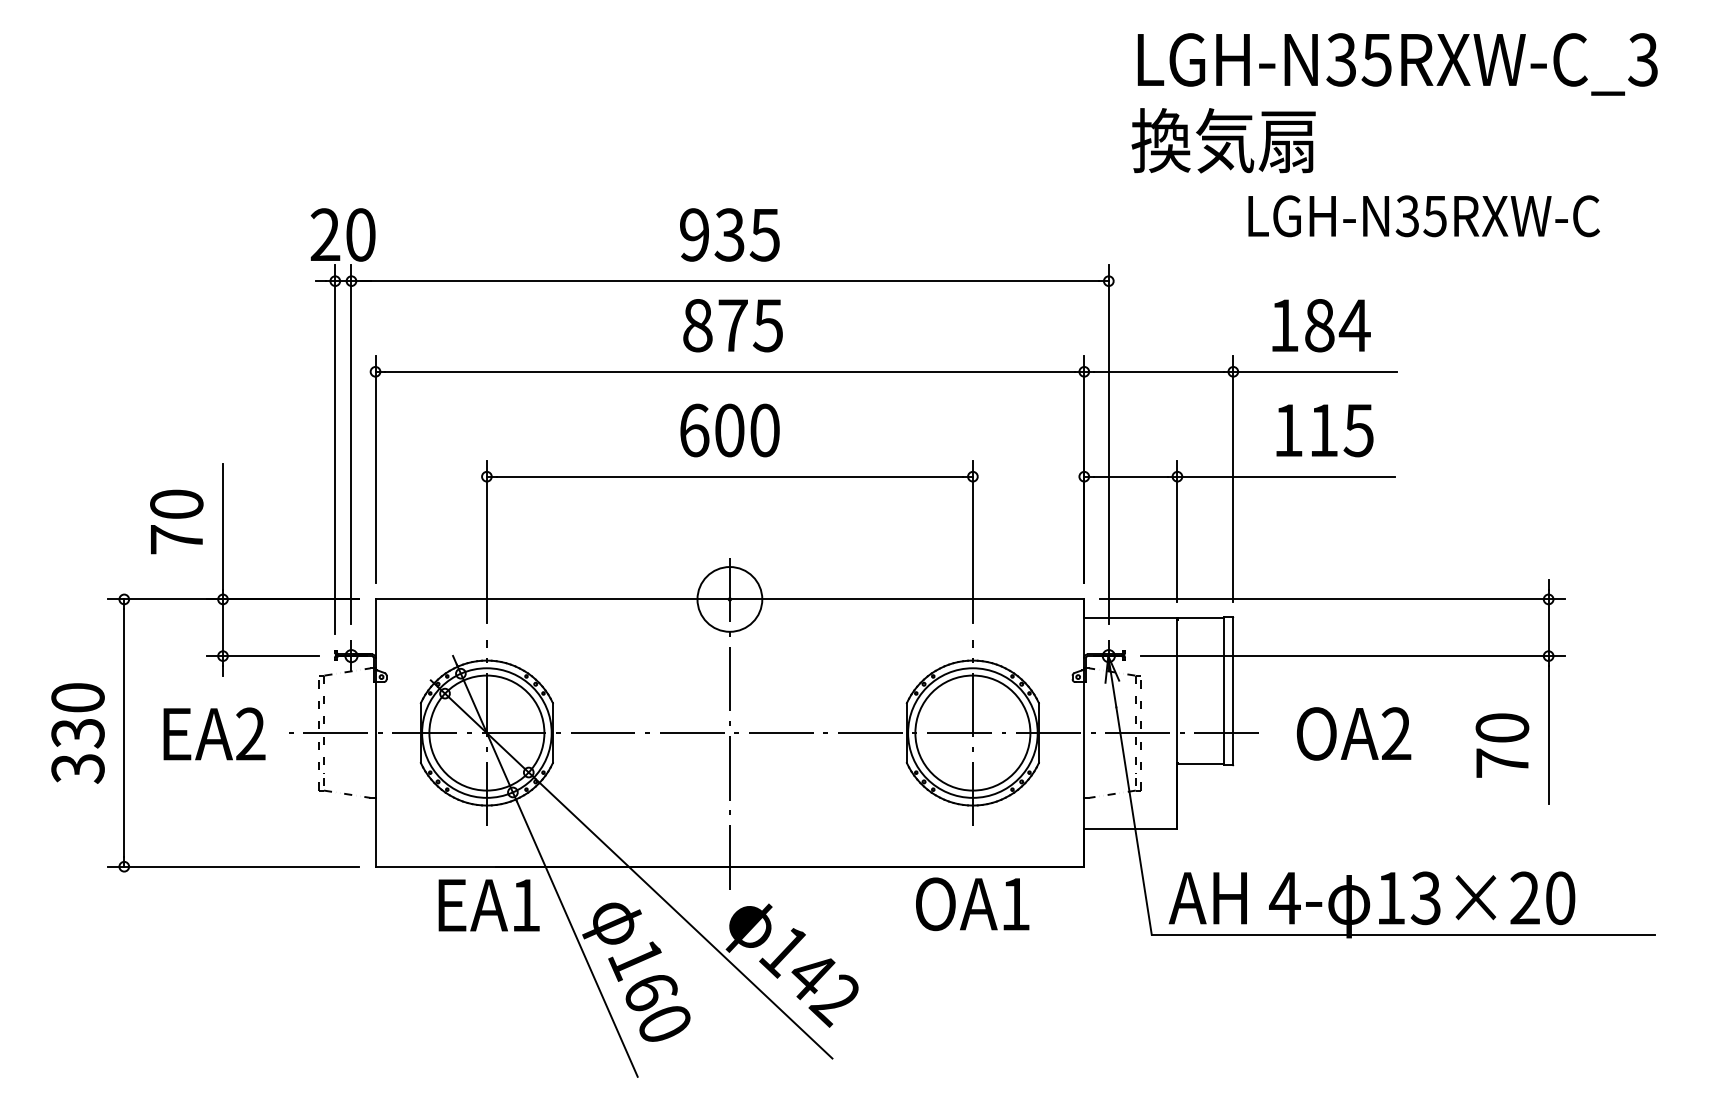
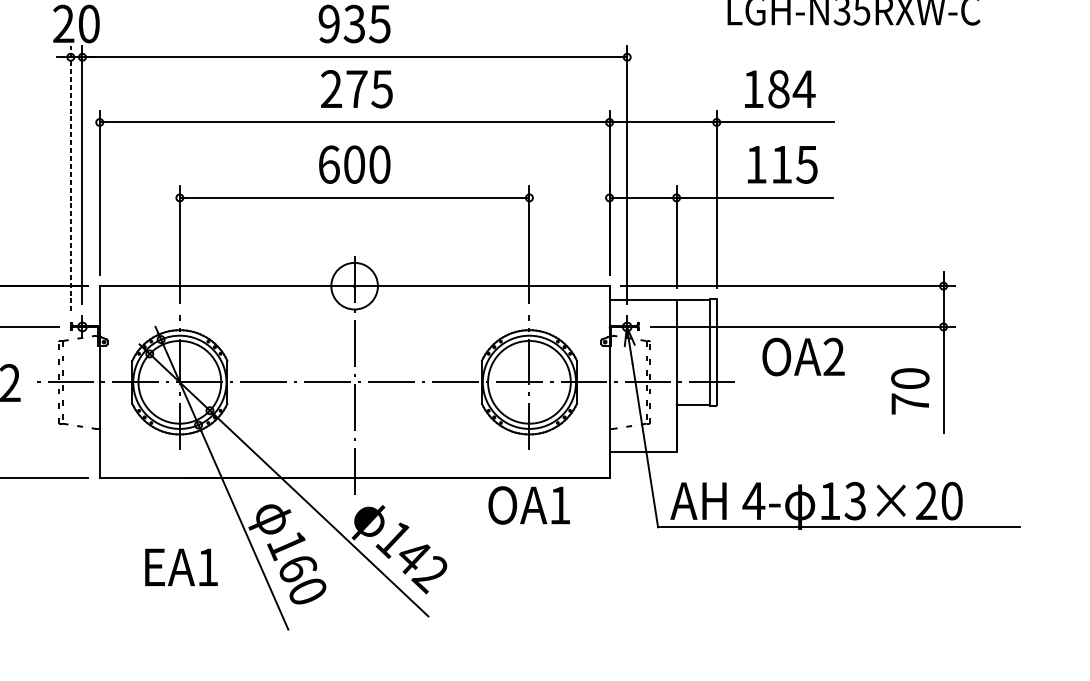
text: (697, 325) -> (331, 89), 875 -> 275
line: (335, 449) -> (70, 178), solid -> dashed
text: (1354, 733) -> (803, 356), moved
text: (488, 905) -> (181, 567), moved

